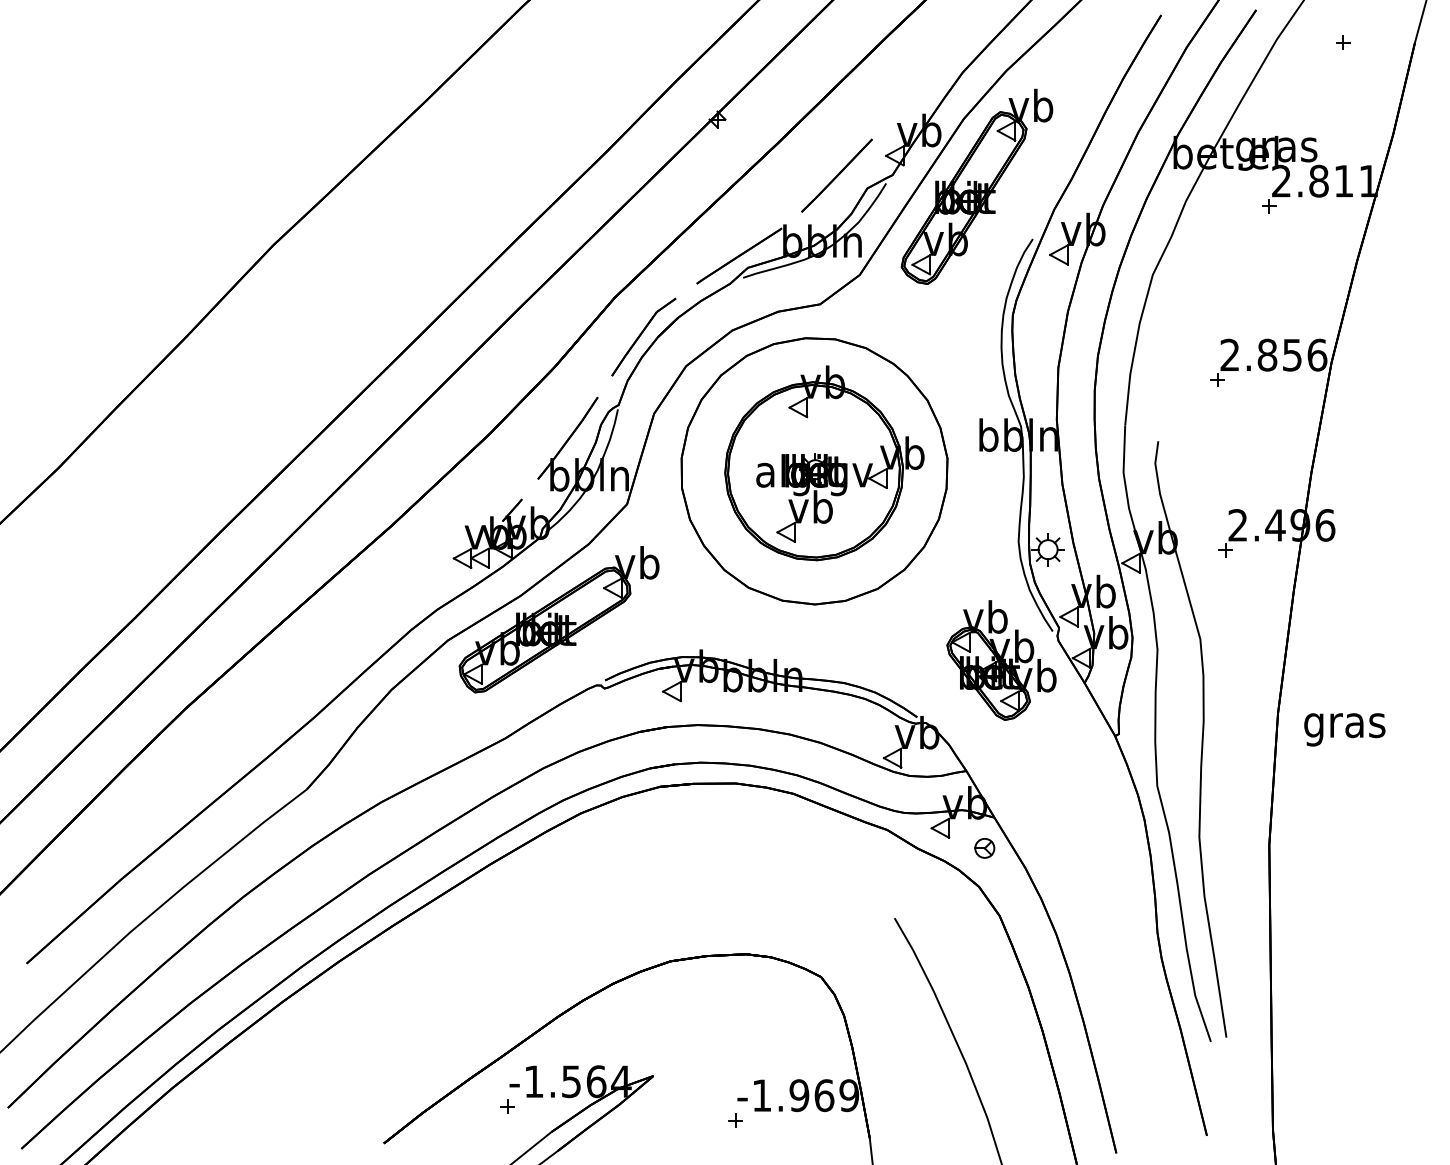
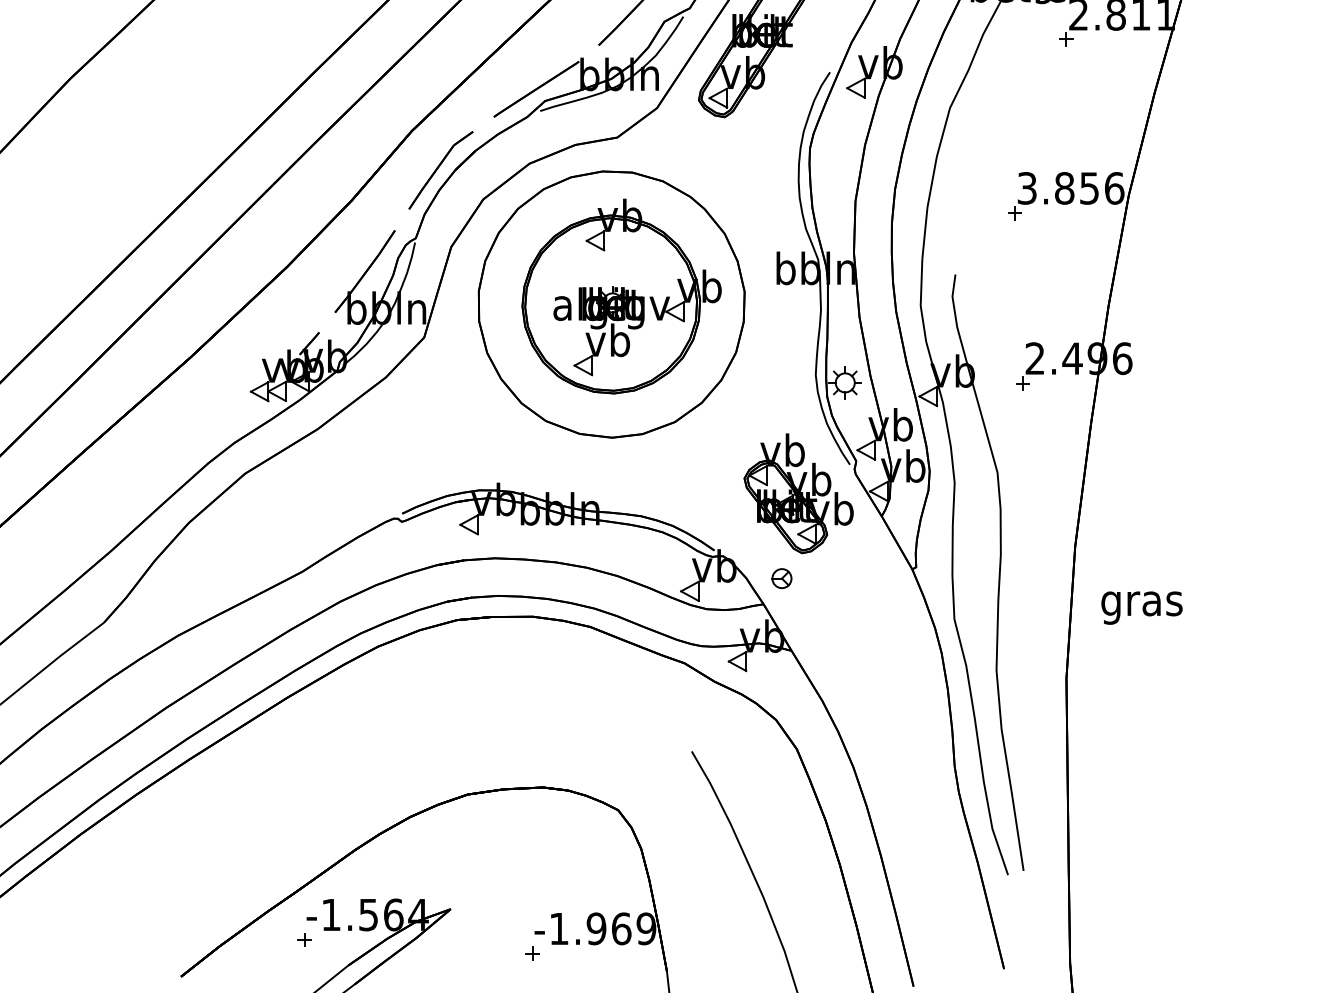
text: (1229, 355) -> (1026, 188), 2.856 -> 3.856
part: (558, 619) -> (355, 452), removed
text: (1344, 729) -> (1141, 607), moved
part: (984, 848) -> (781, 578), moved

